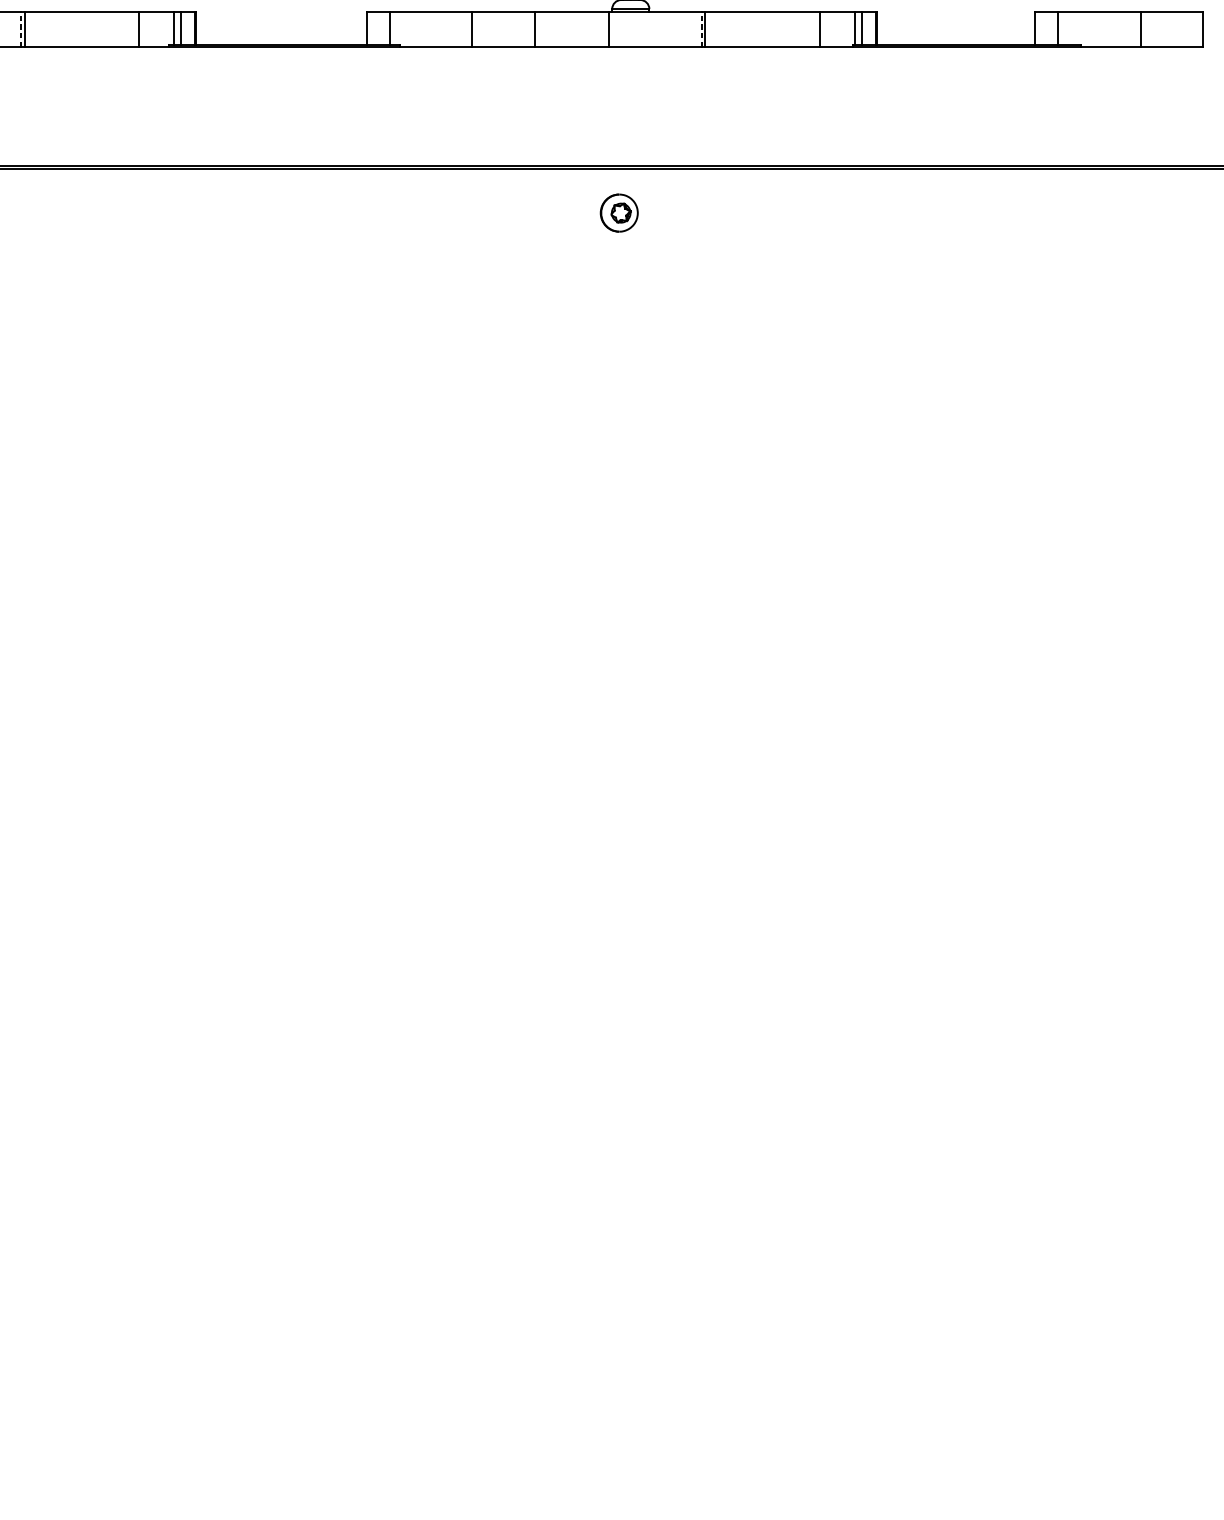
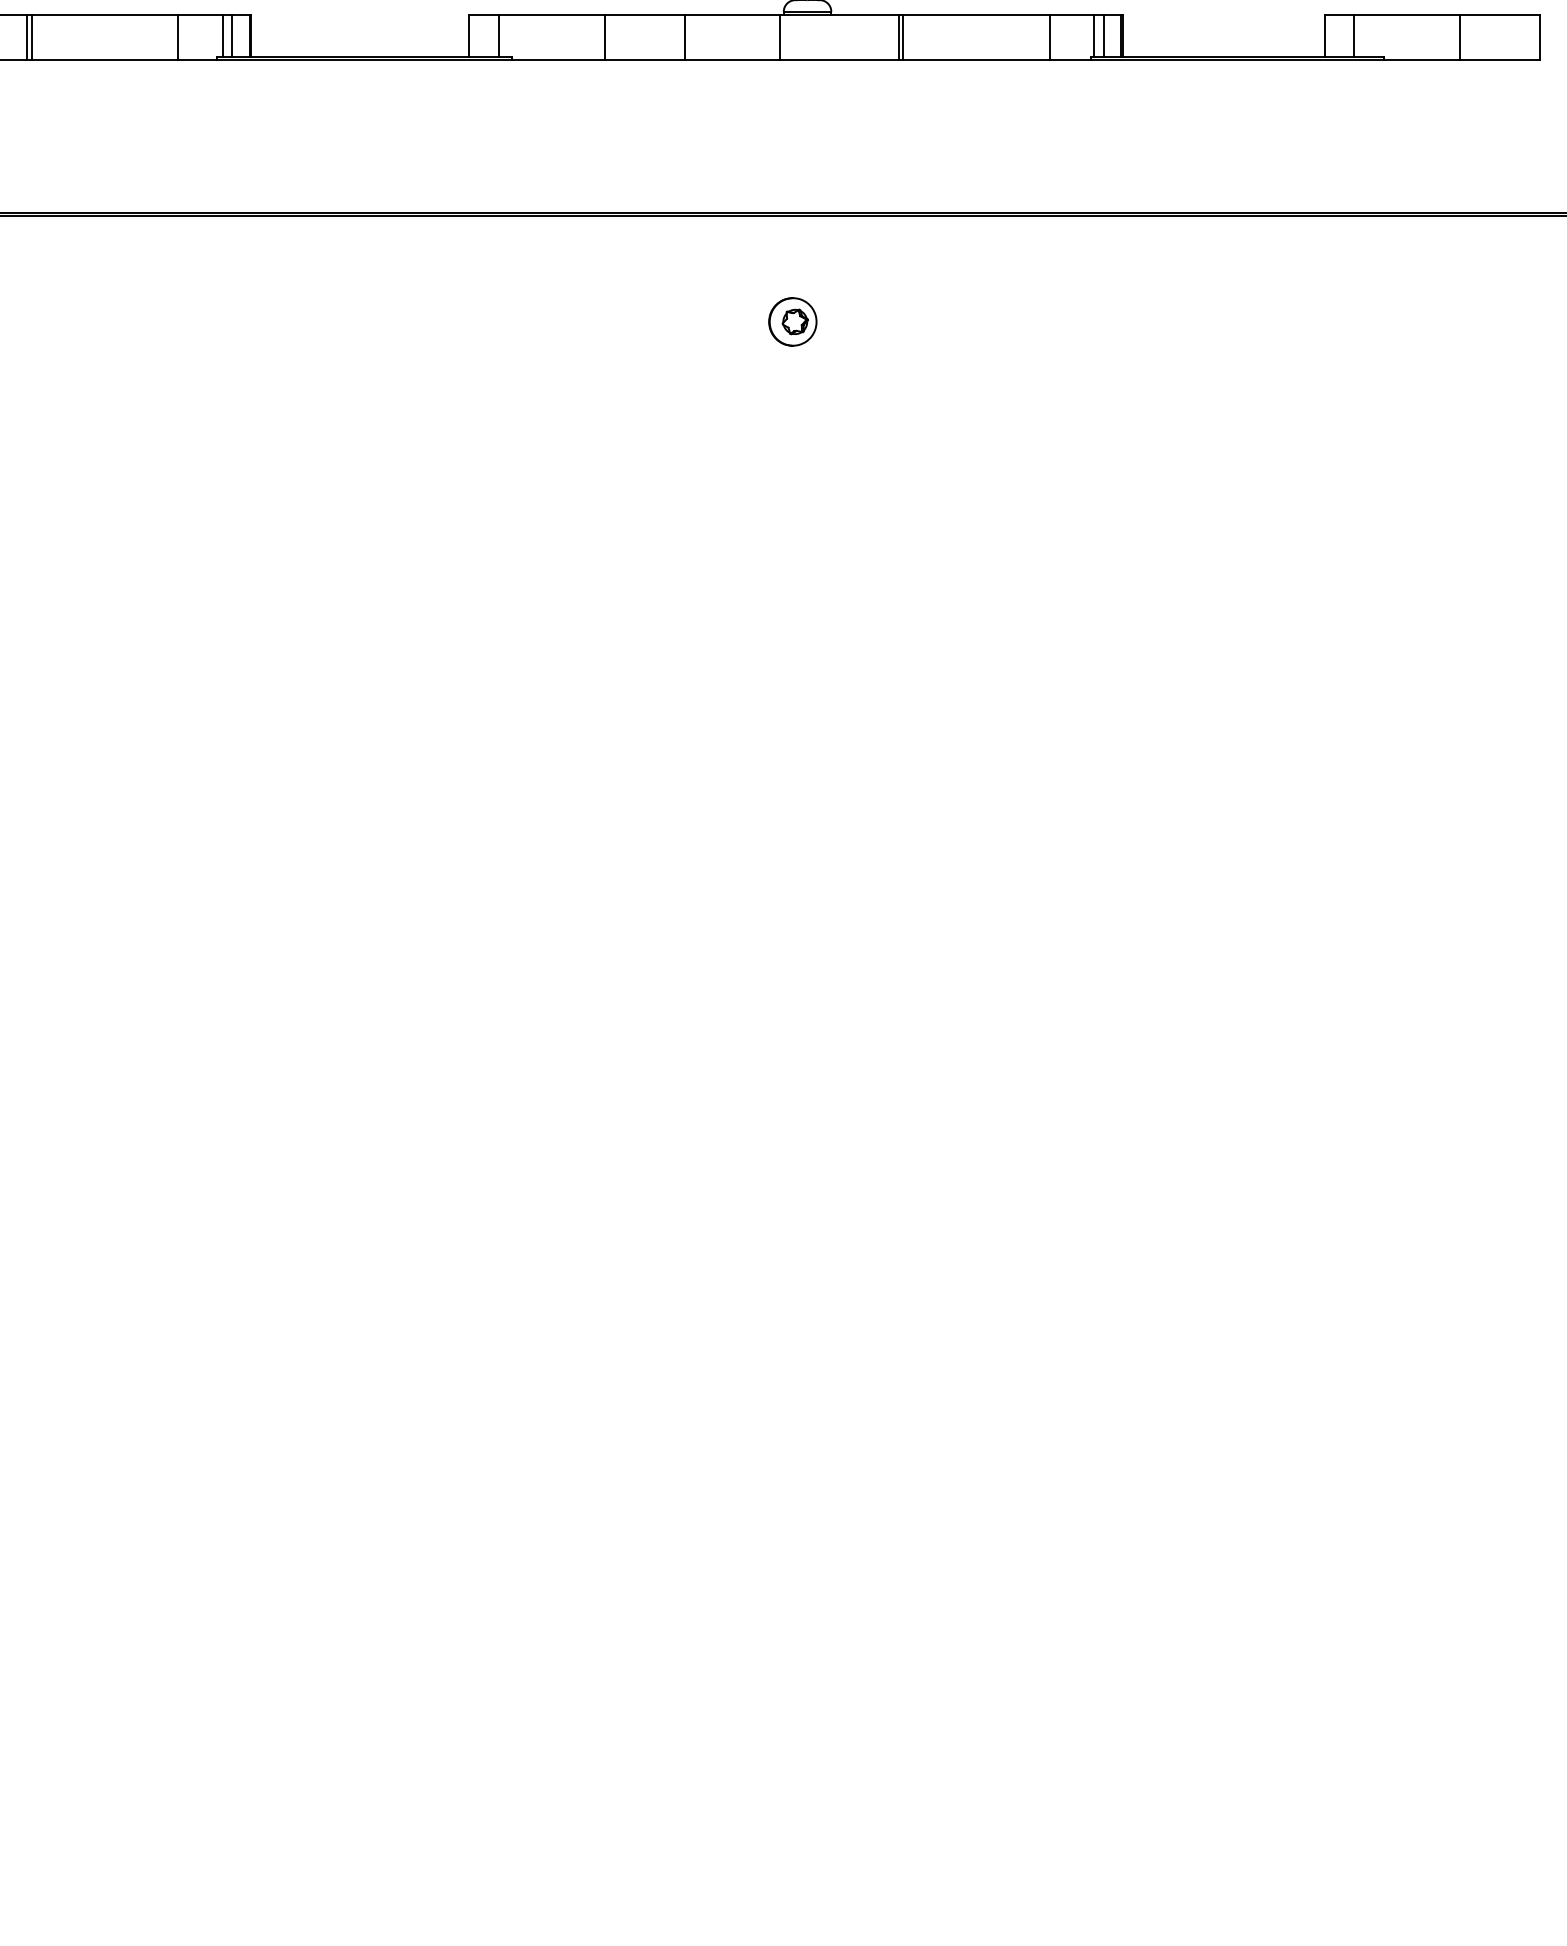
line: (21, 29) -> (27, 37), dashed -> solid
line: (701, 29) -> (898, 37), dashed -> solid
part: (619, 212) -> (792, 321), moved

